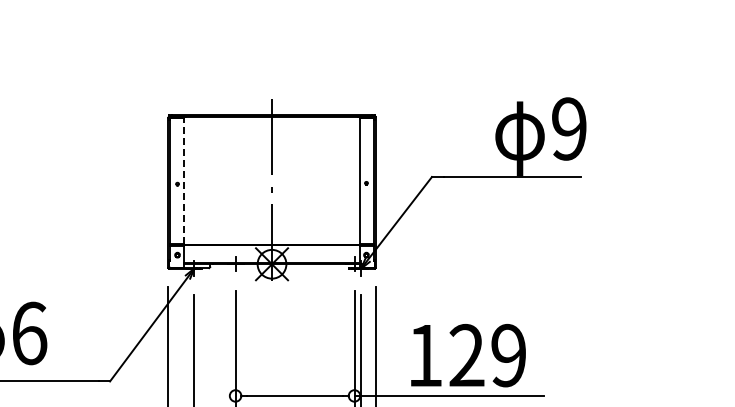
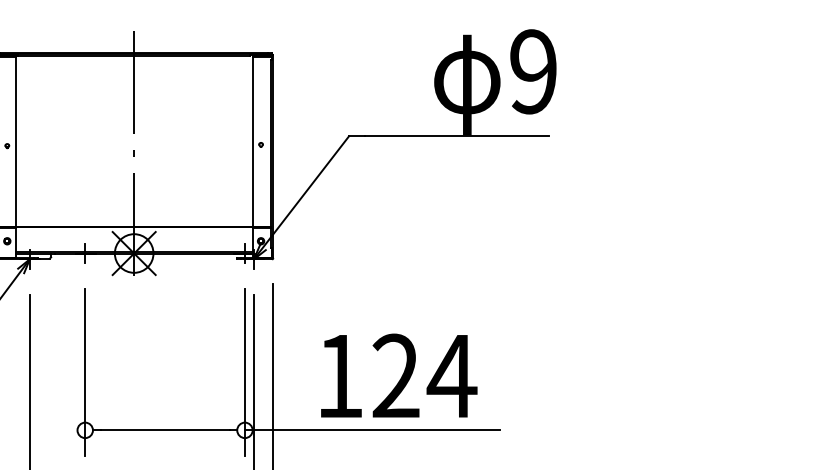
line: (183, 180) -> (15, 140), dashed -> solid
text: (508, 355) -> (451, 376), 129 -> 124

